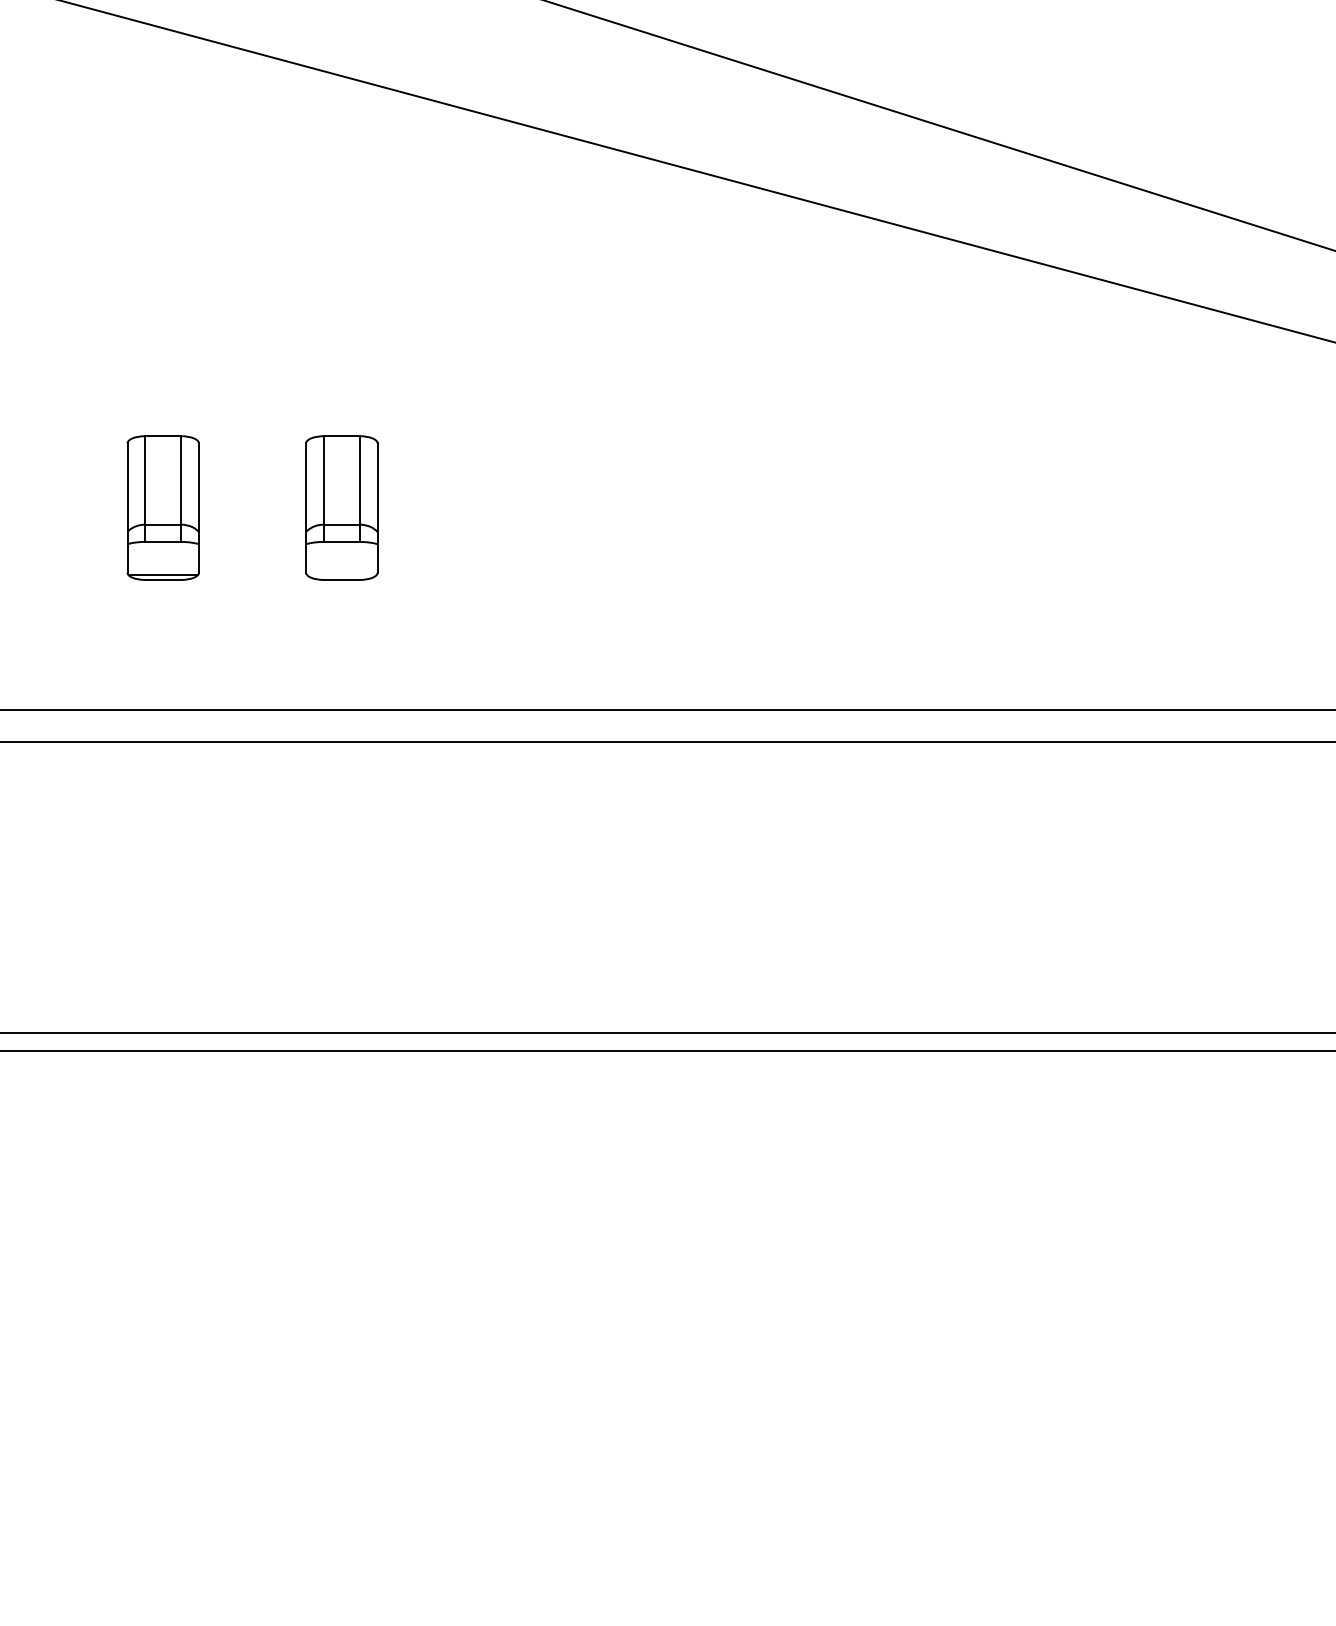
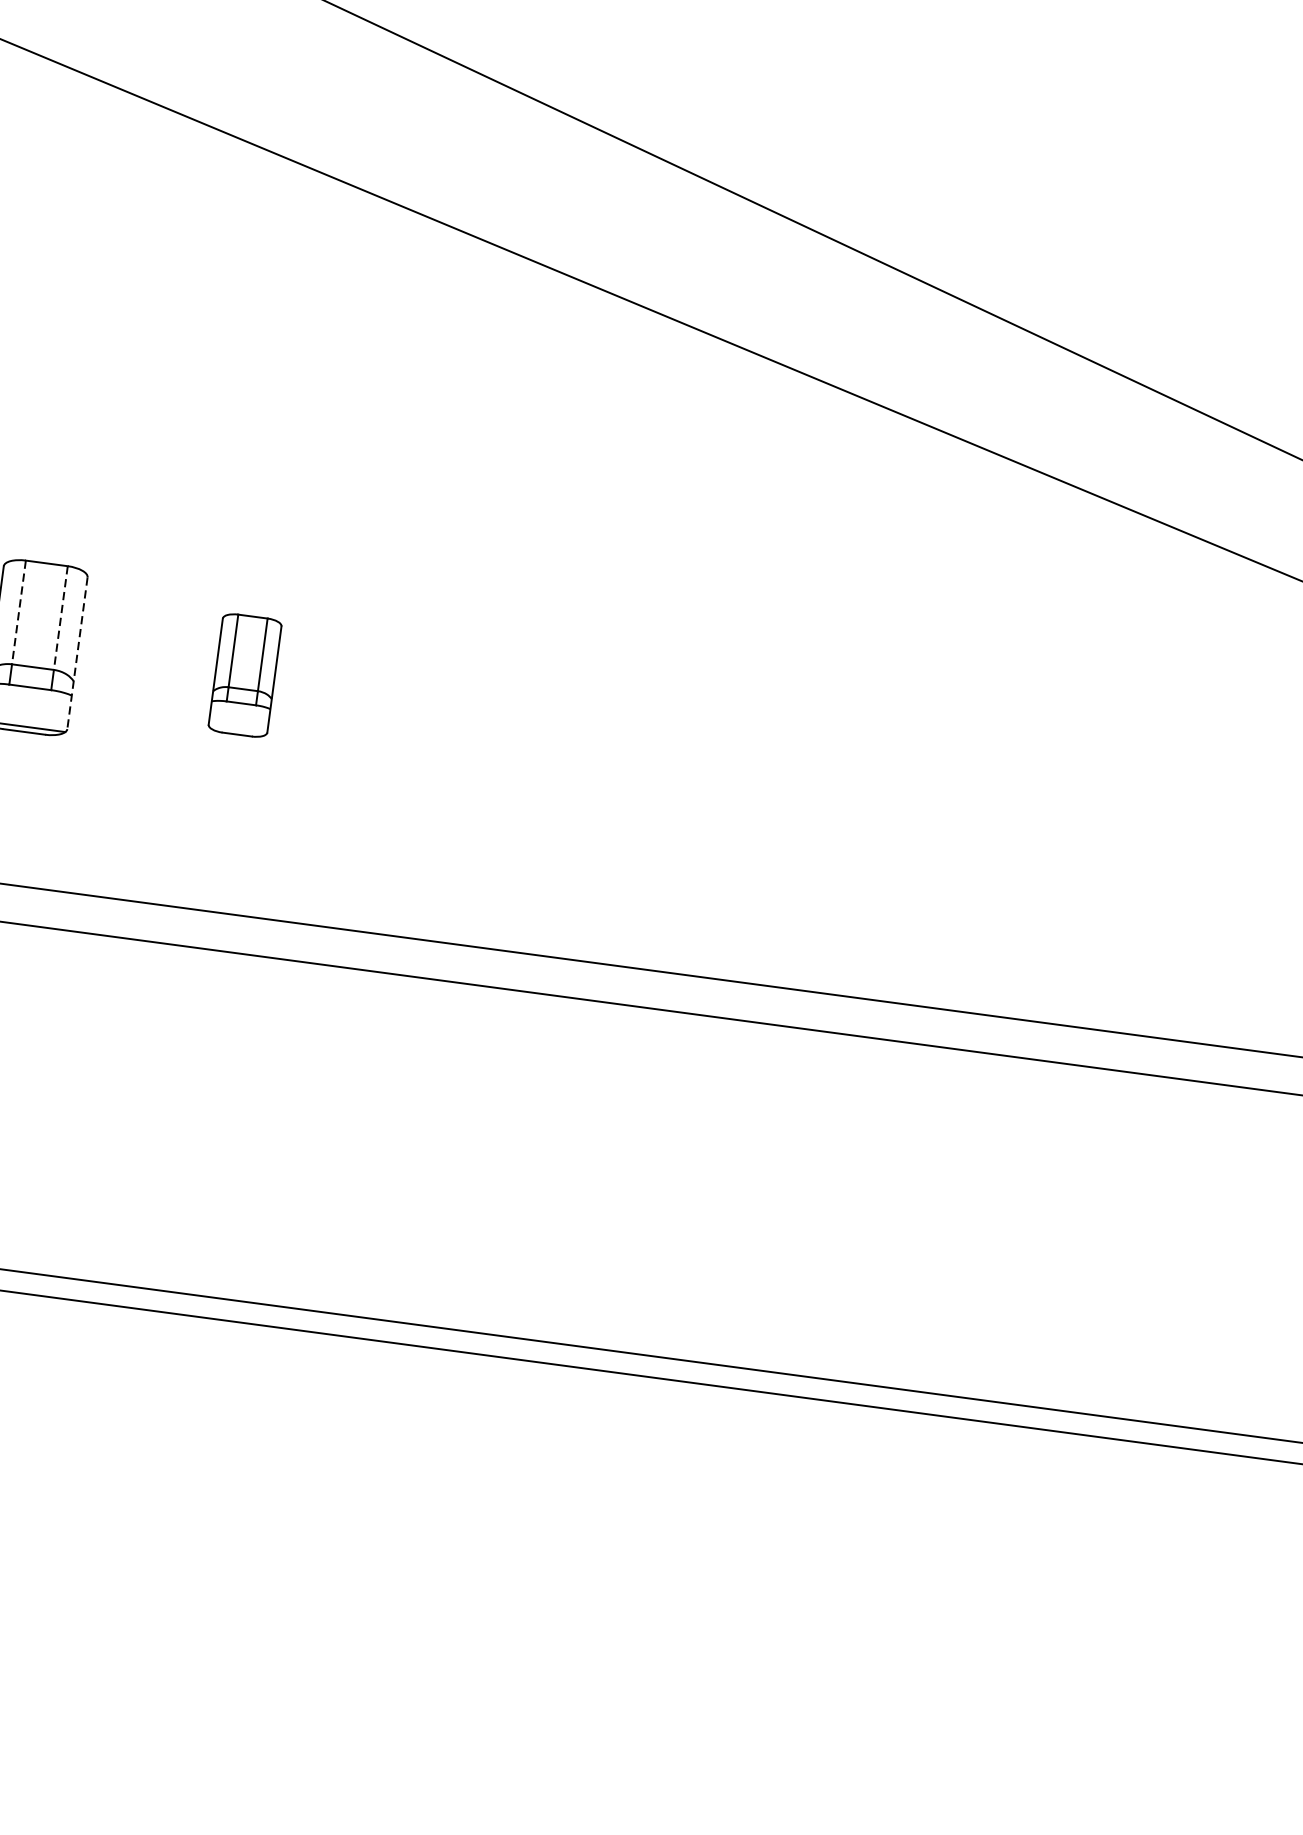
line: (145, 480) -> (19, 612), solid -> dashed
line: (181, 480) -> (61, 618), solid -> dashed
part: (341, 507) -> (244, 674), size x0.7
line: (198, 508) -> (76, 653), solid -> dashed

